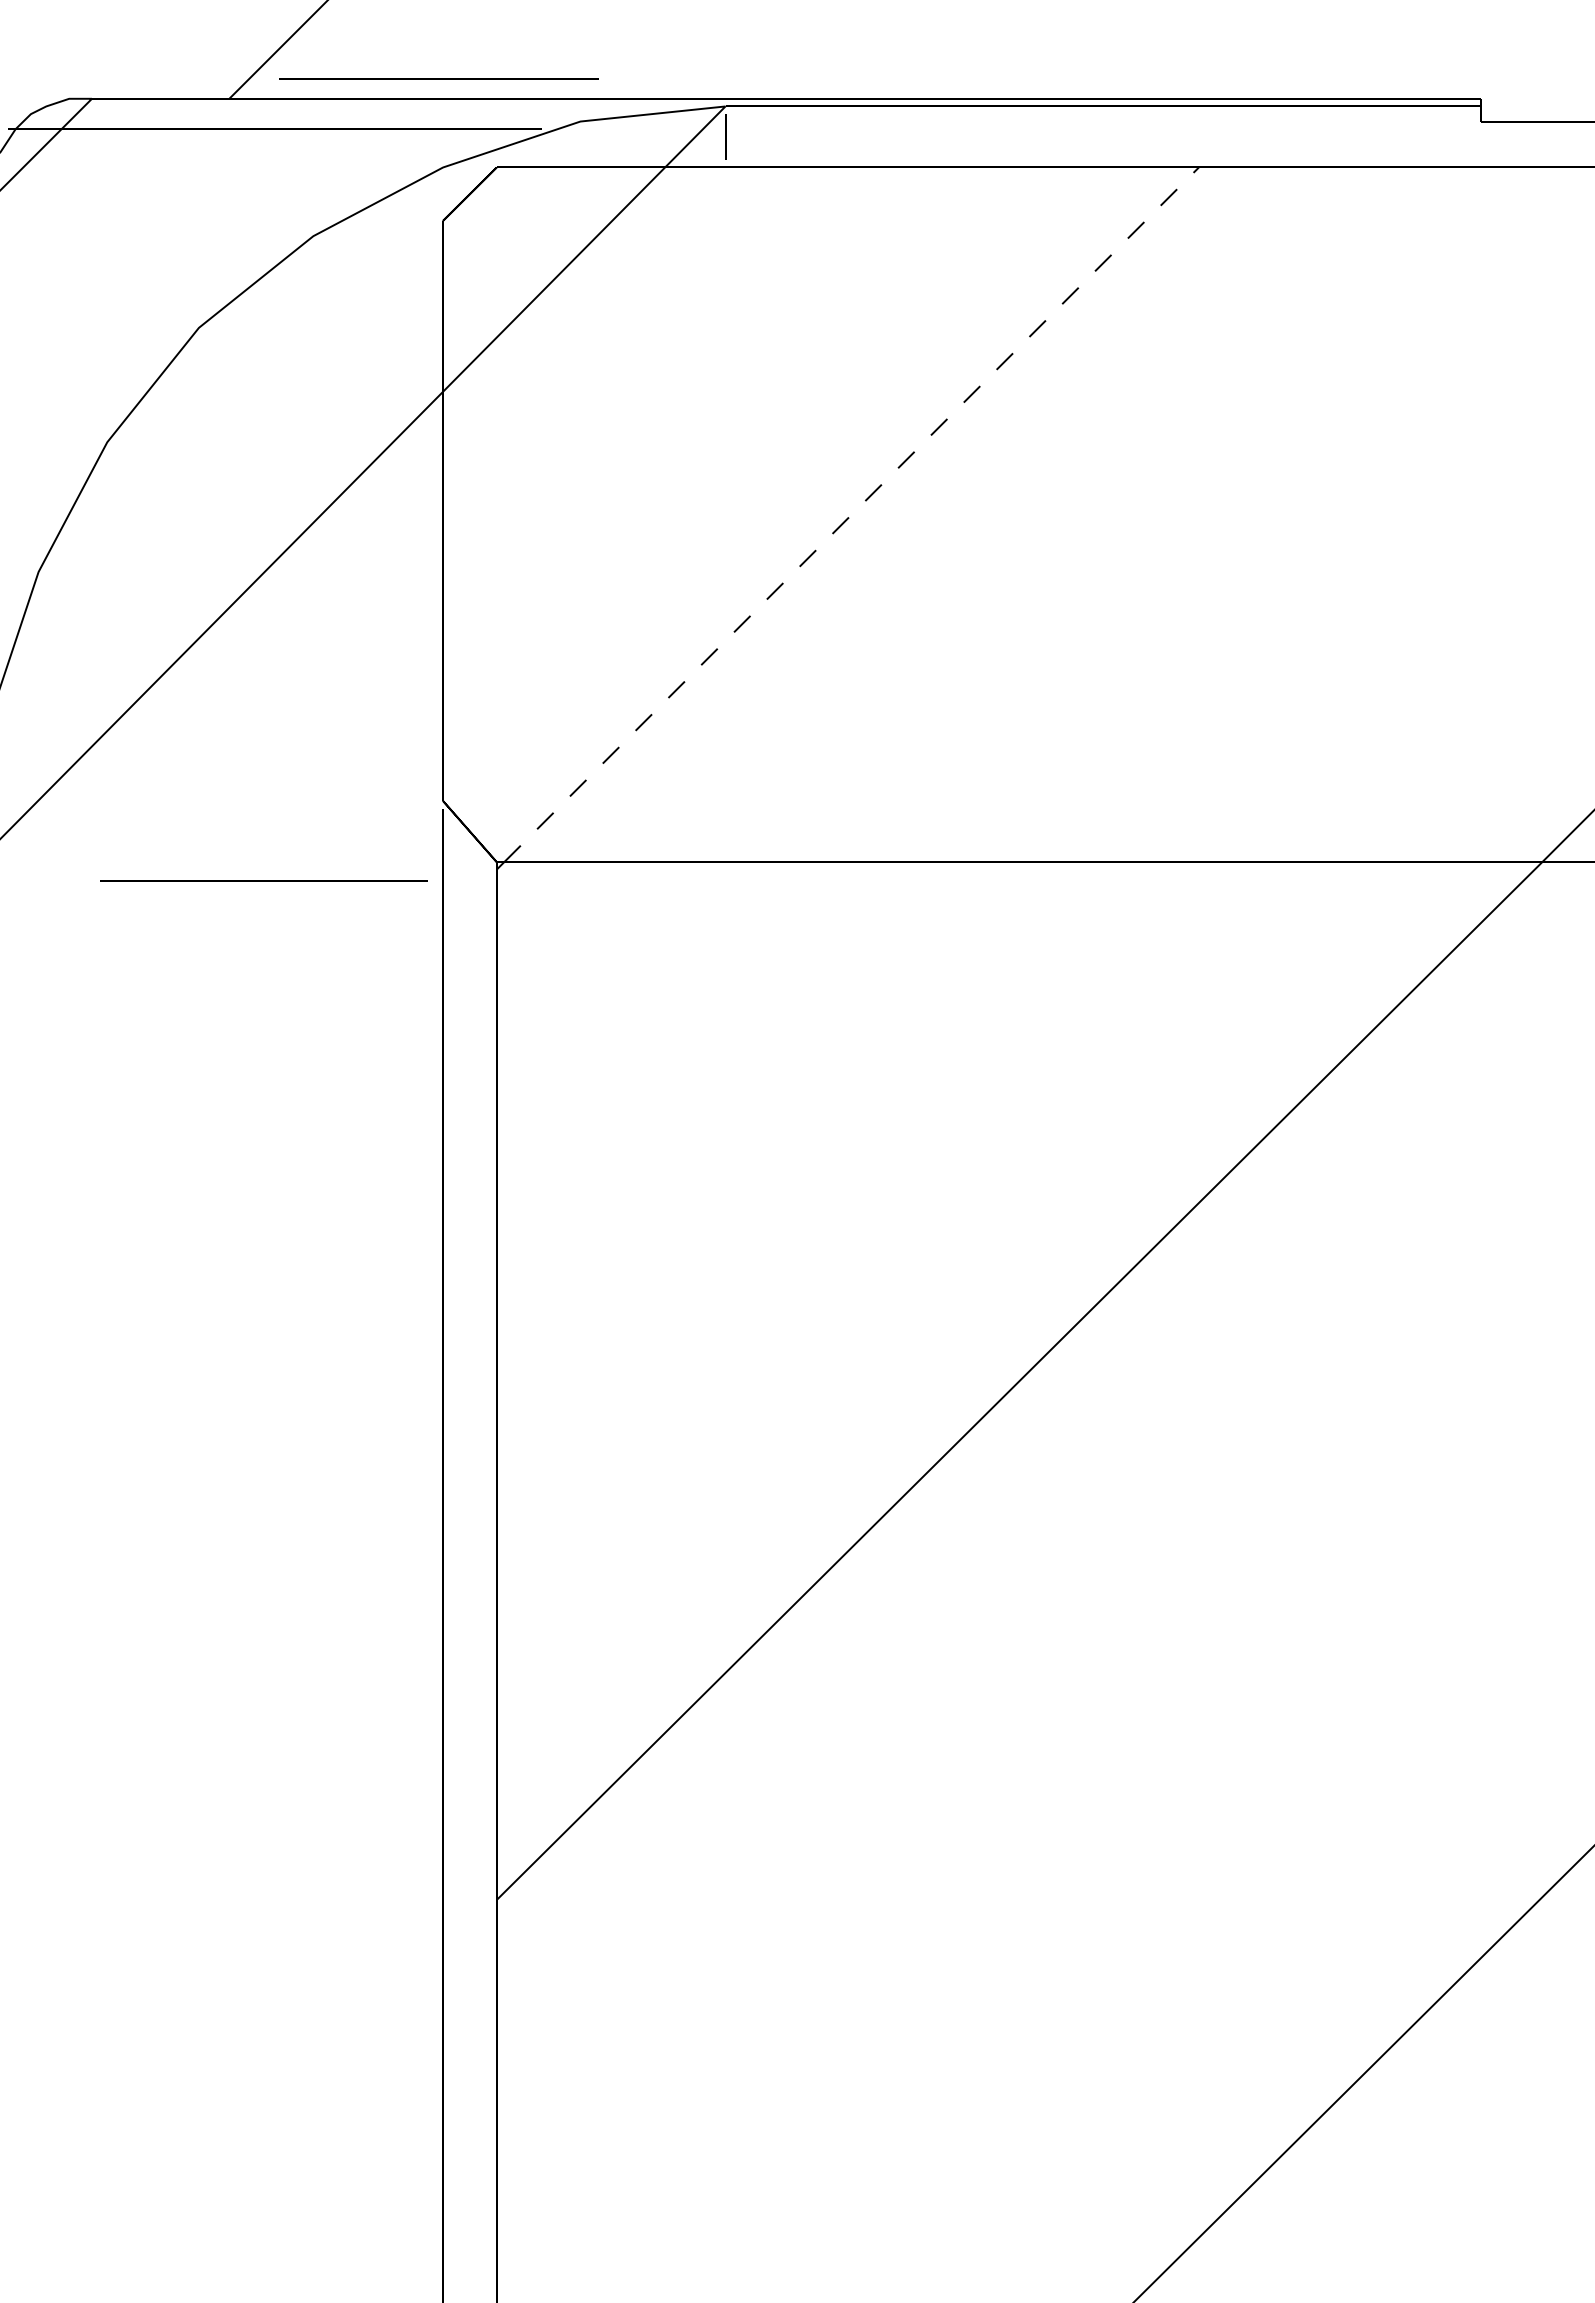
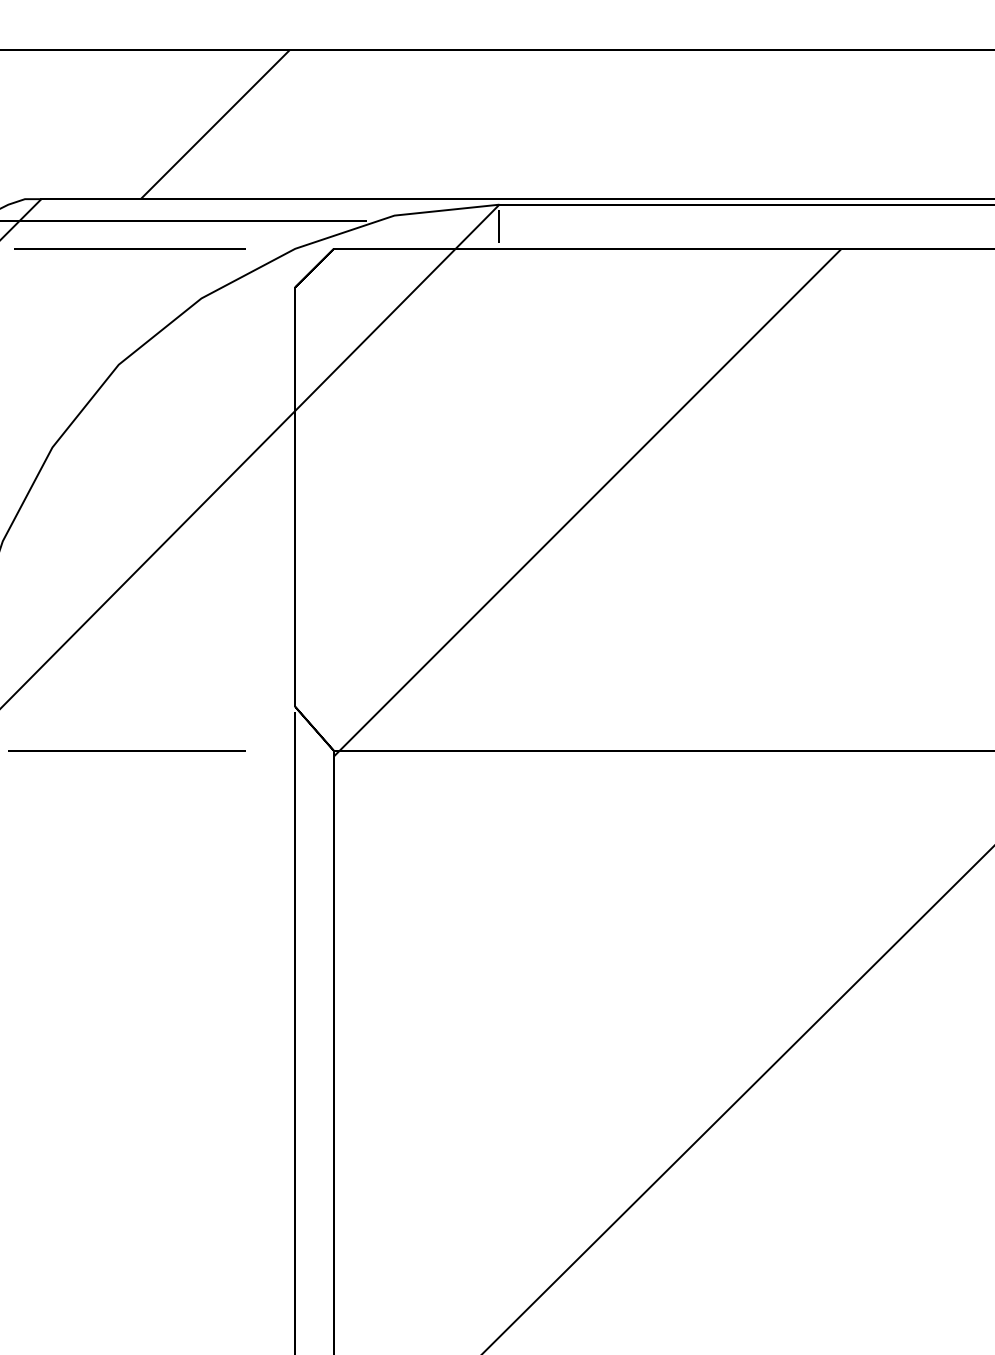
line: (438, 78) -> (129, 248), moved
line: (851, 514) -> (590, 499), dashed -> solid
line: (263, 880) -> (126, 750), moved

